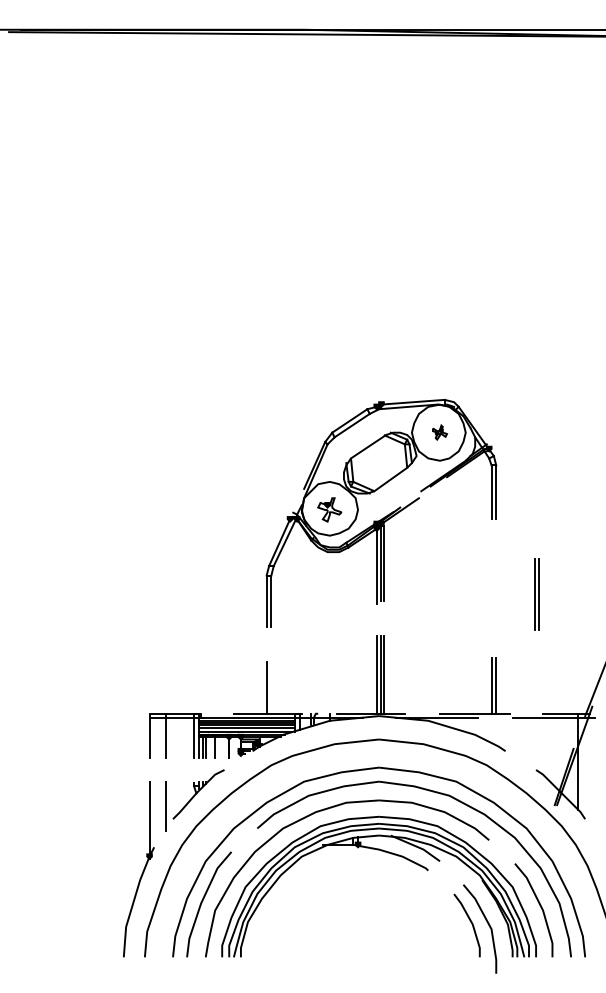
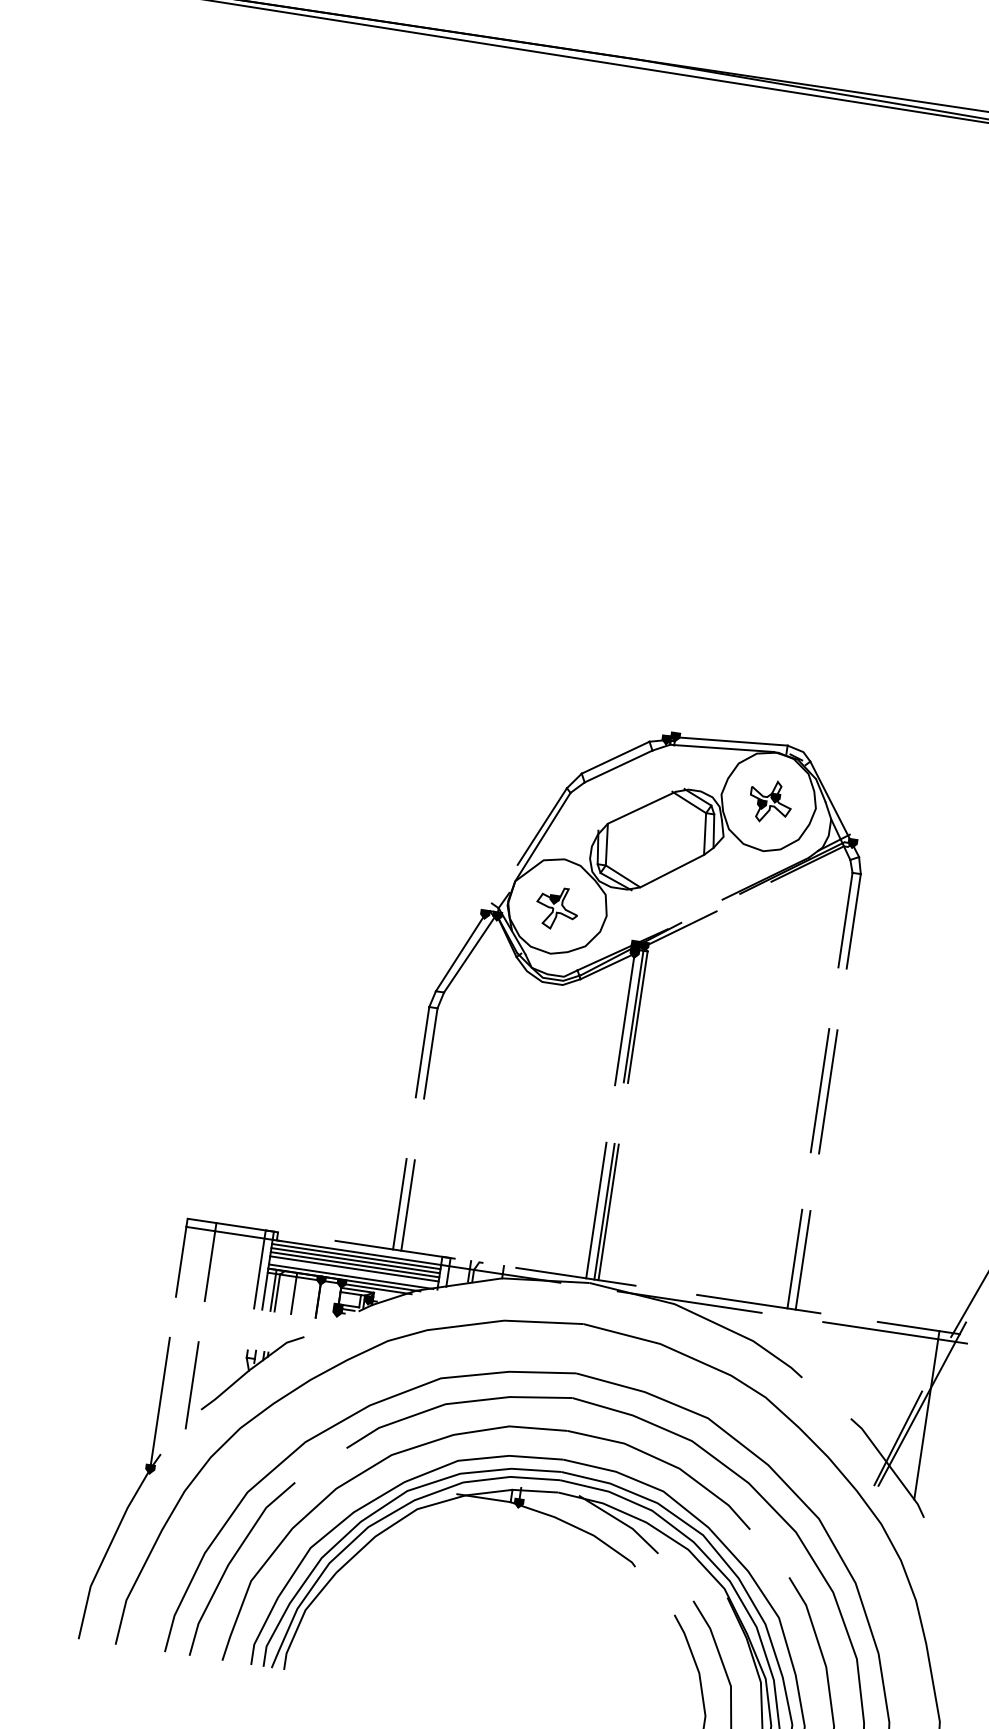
part: (439, 432) -> (769, 801), size x1.67
part: (536, 594) -> (823, 1090), moved
line: (271, 687) -> (408, 1204), added

